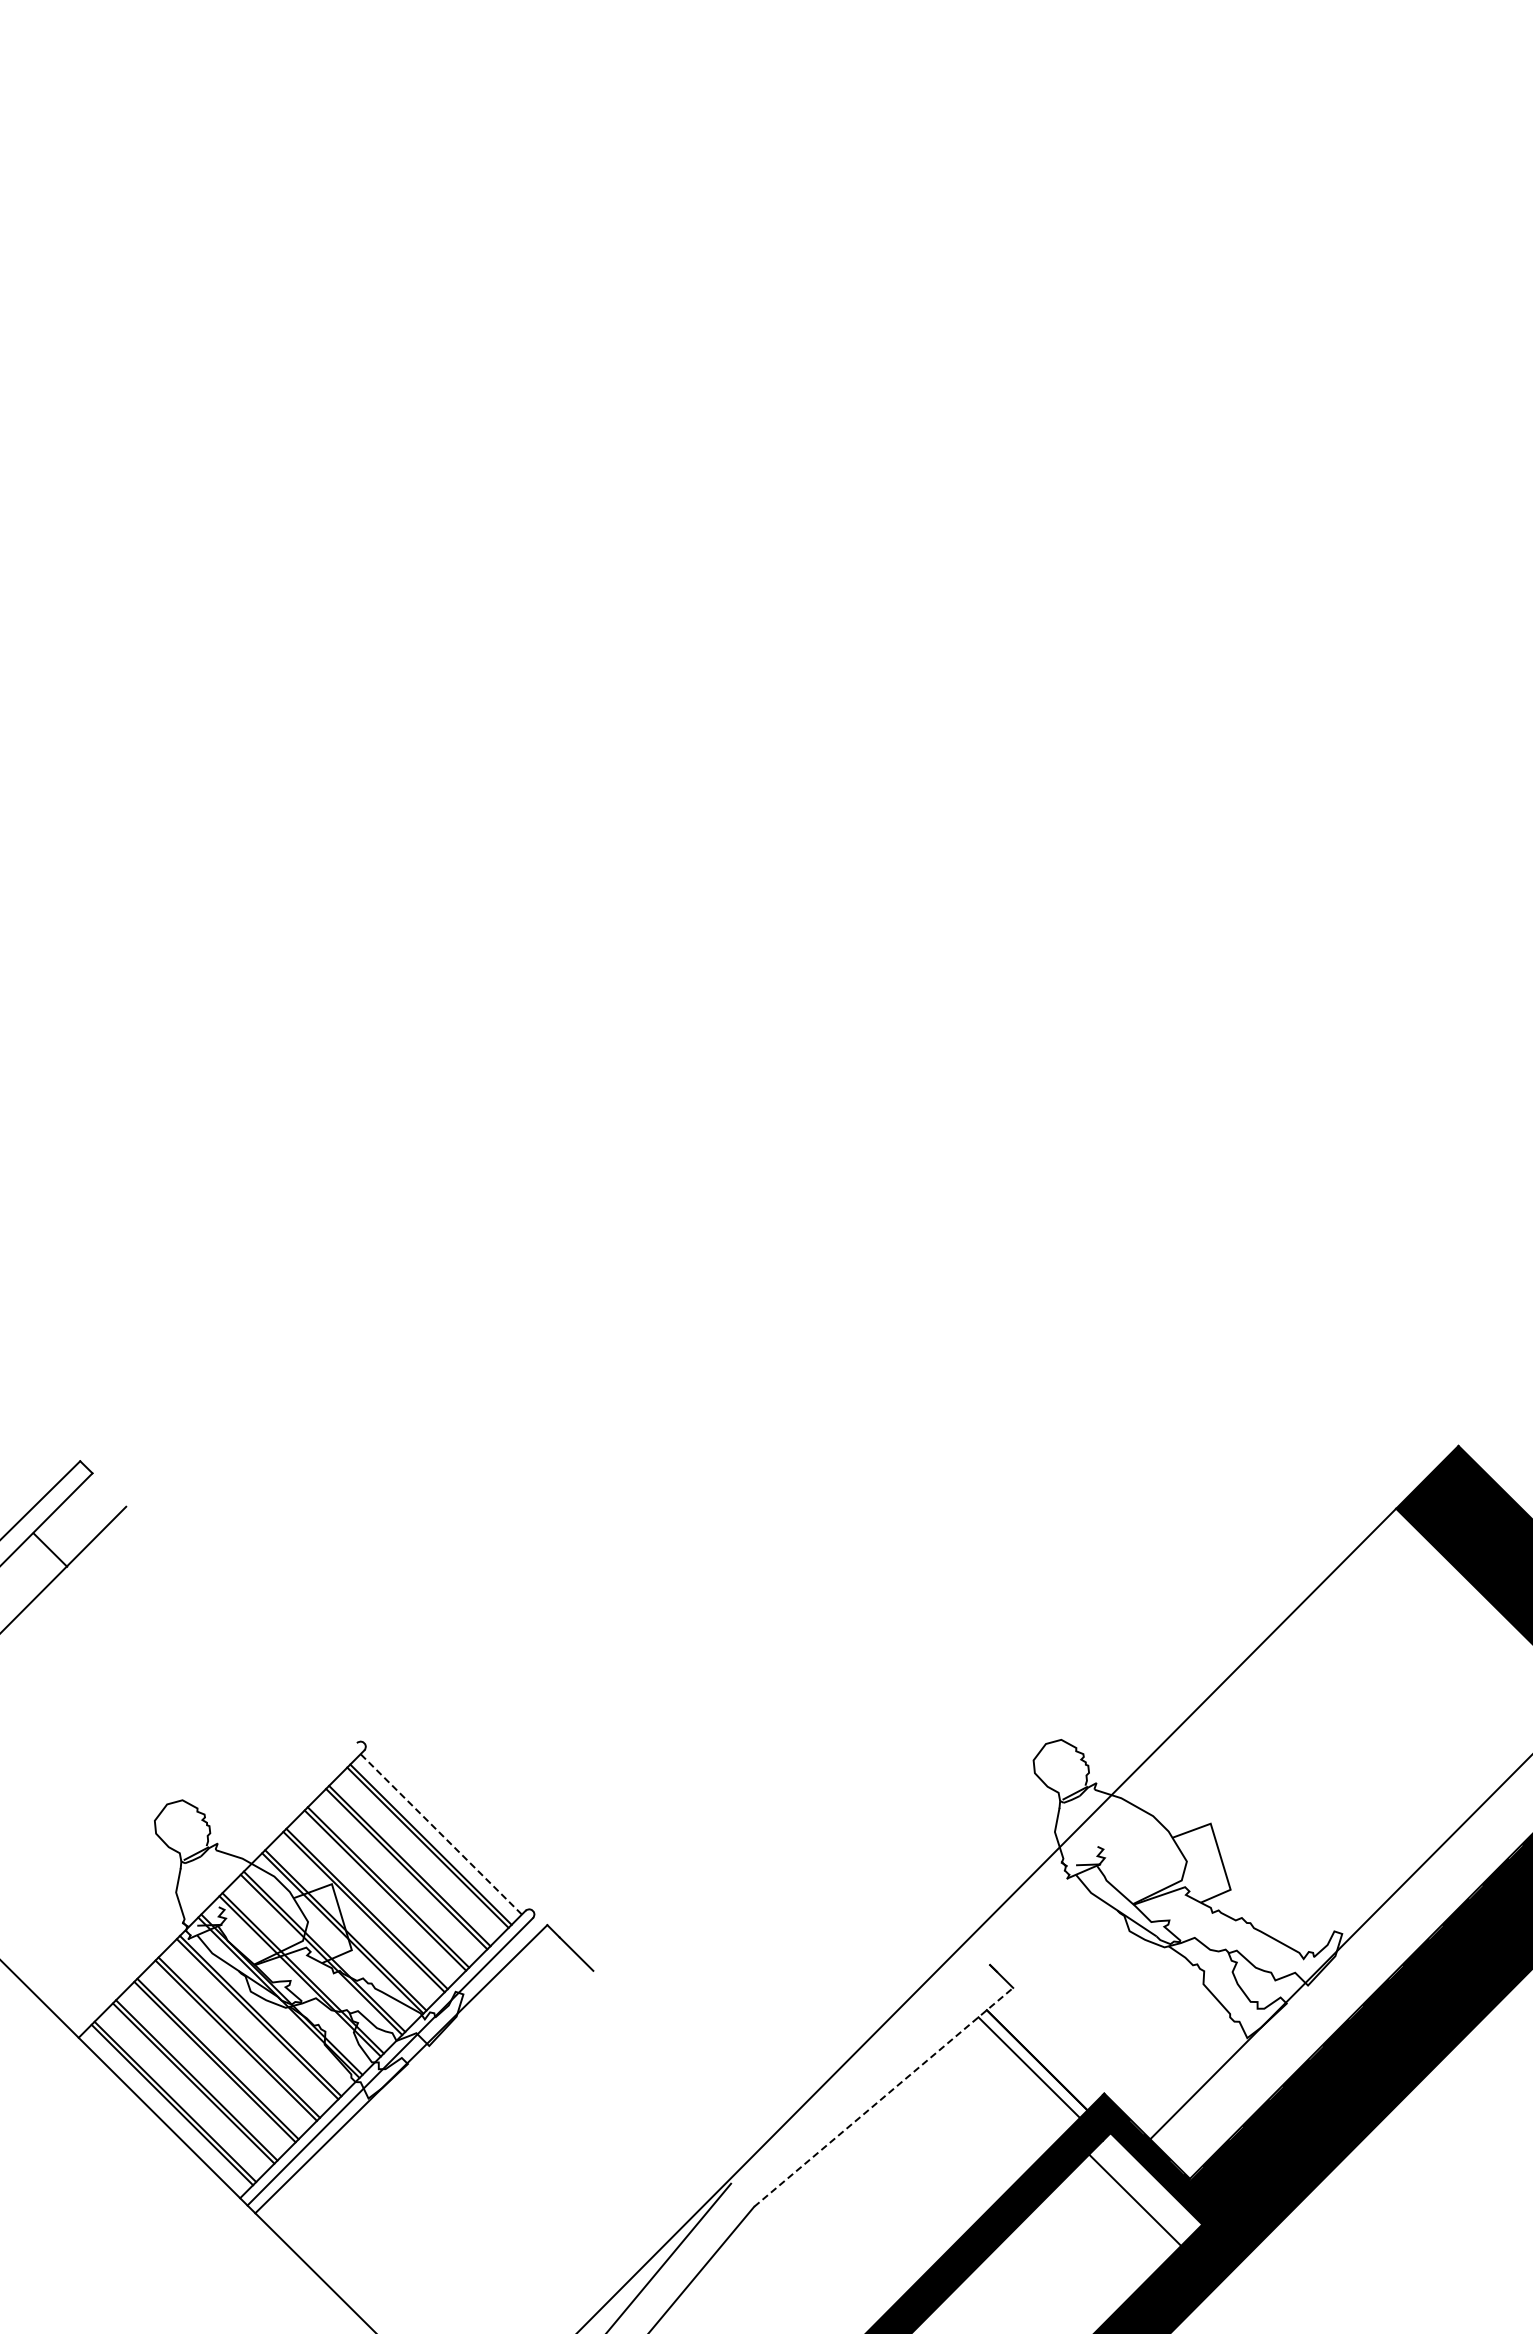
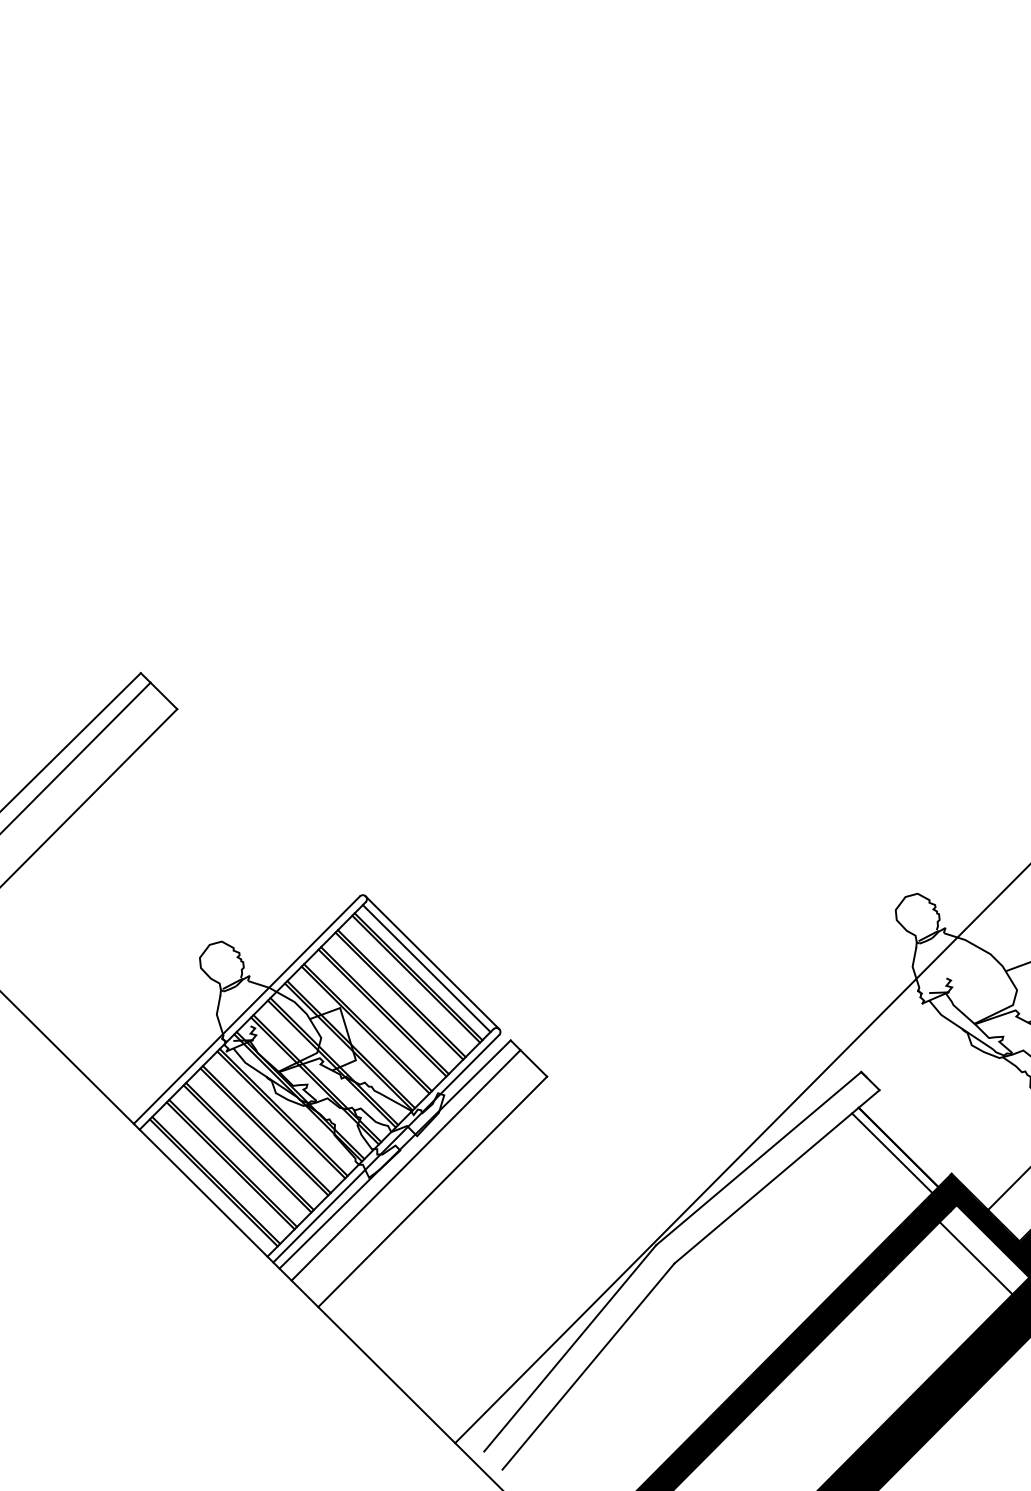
line: (50, 1549) -> (164, 695), moved
line: (448, 1826) -> (432, 962), added
line: (441, 1834) -> (426, 968), dashed -> solid
line: (213, 1886) -> (246, 1009), added
line: (860, 2074) -> (758, 1158), added
line: (414, 2082) -> (405, 1165), added
line: (883, 2097) -> (776, 1176), dashed -> solid
line: (448, 2115) -> (432, 1191), added

